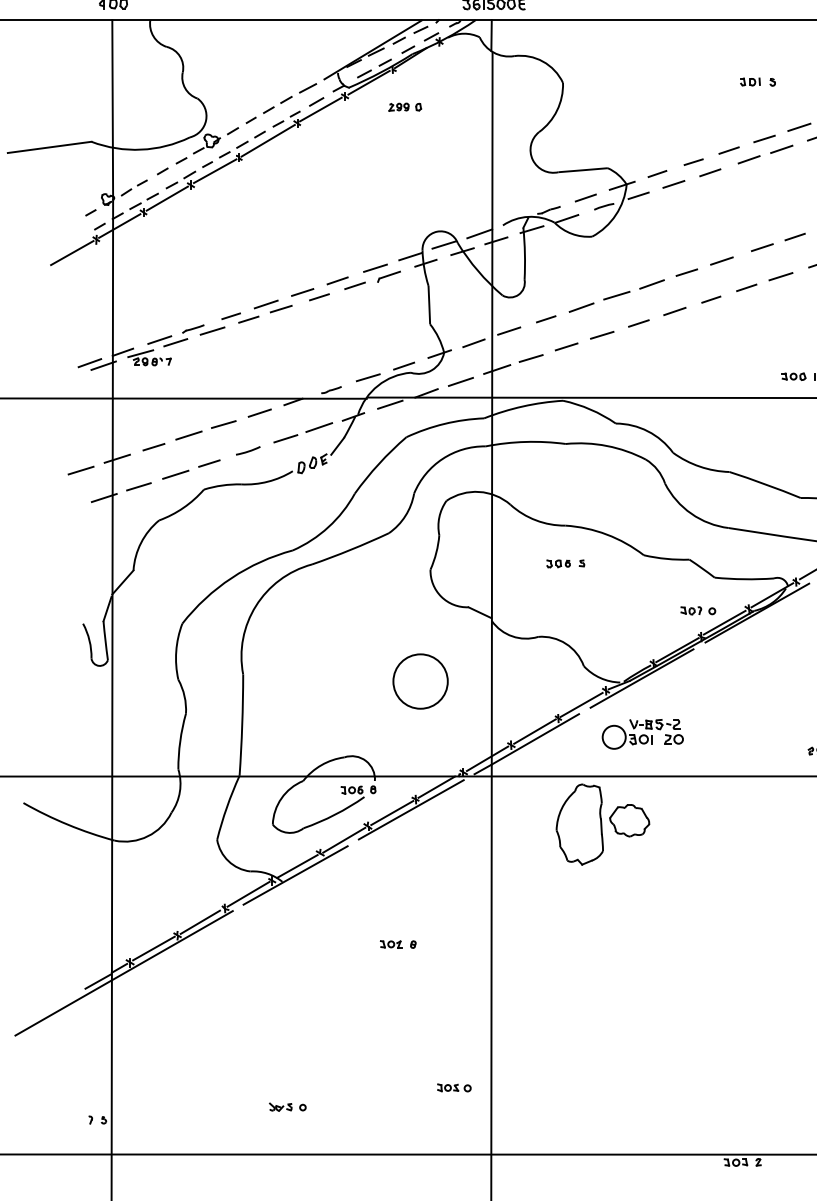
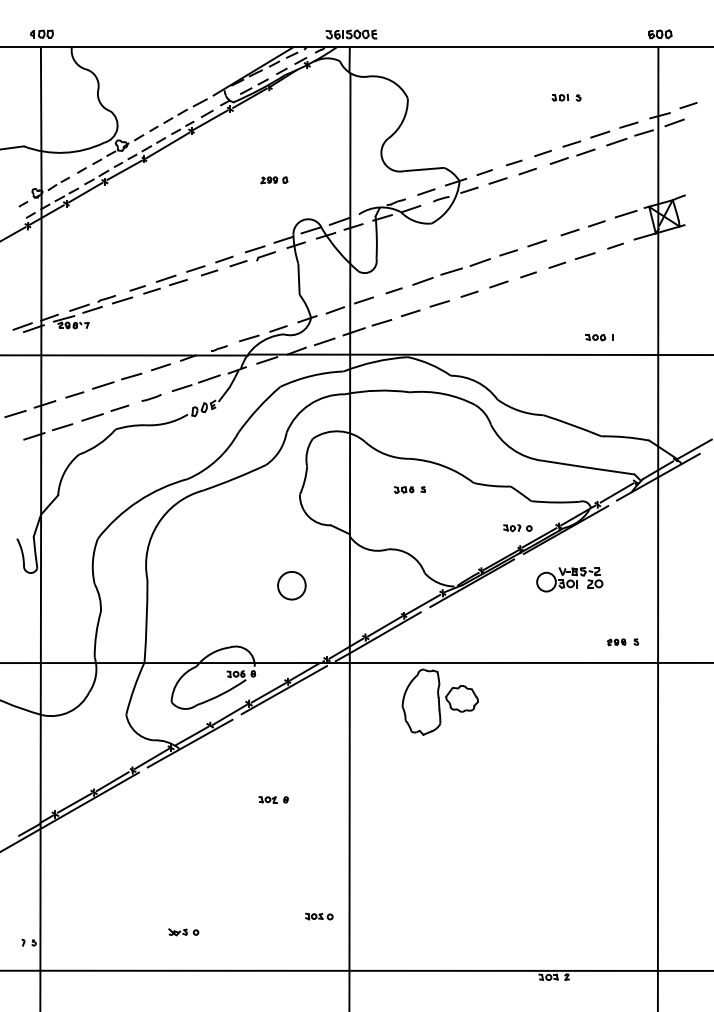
part: (405, 107) -> (274, 180), moved
circle: (420, 681) -> (291, 585), size x0.62
part: (642, 734) -> (569, 579), moved

